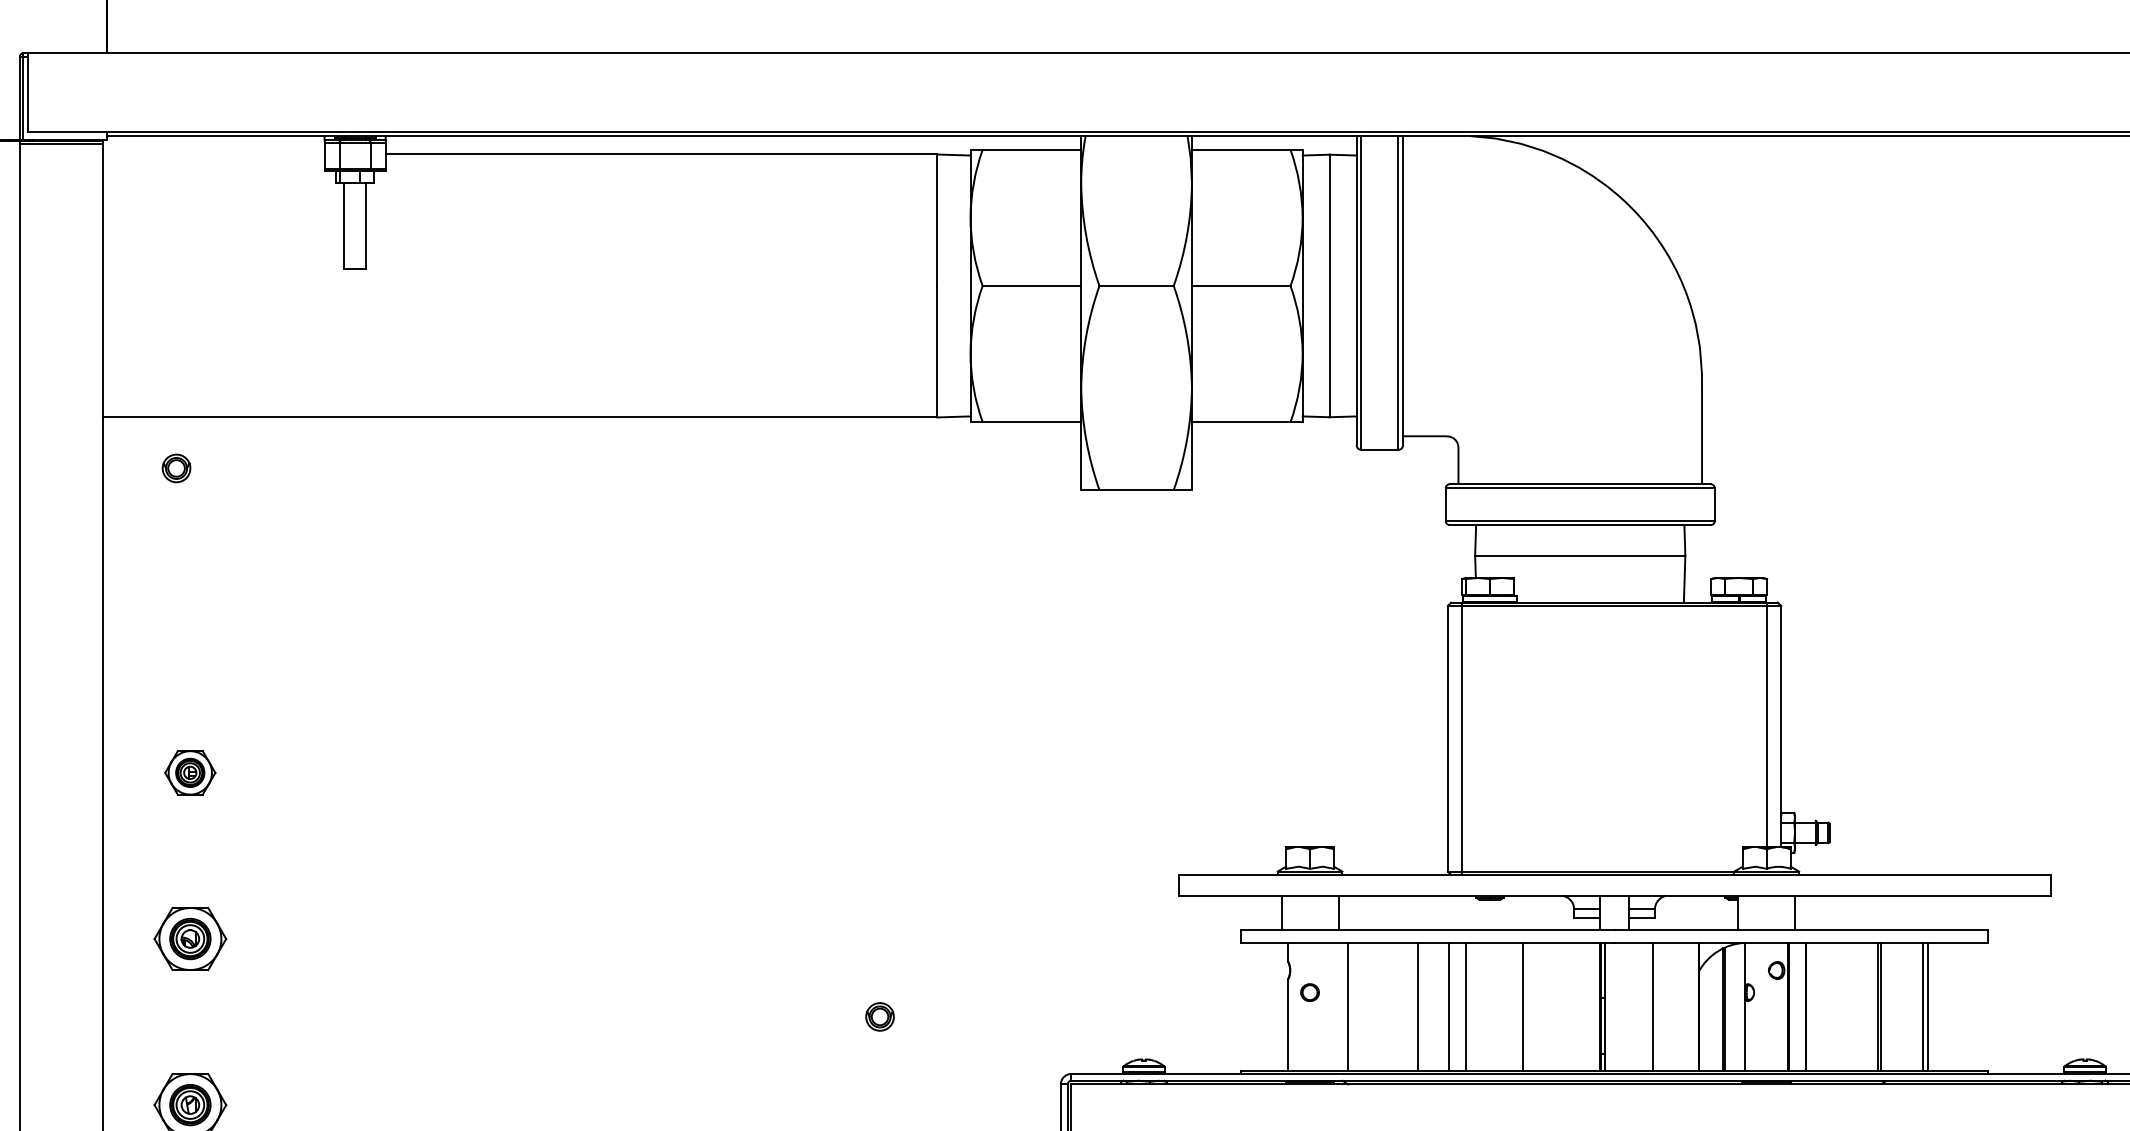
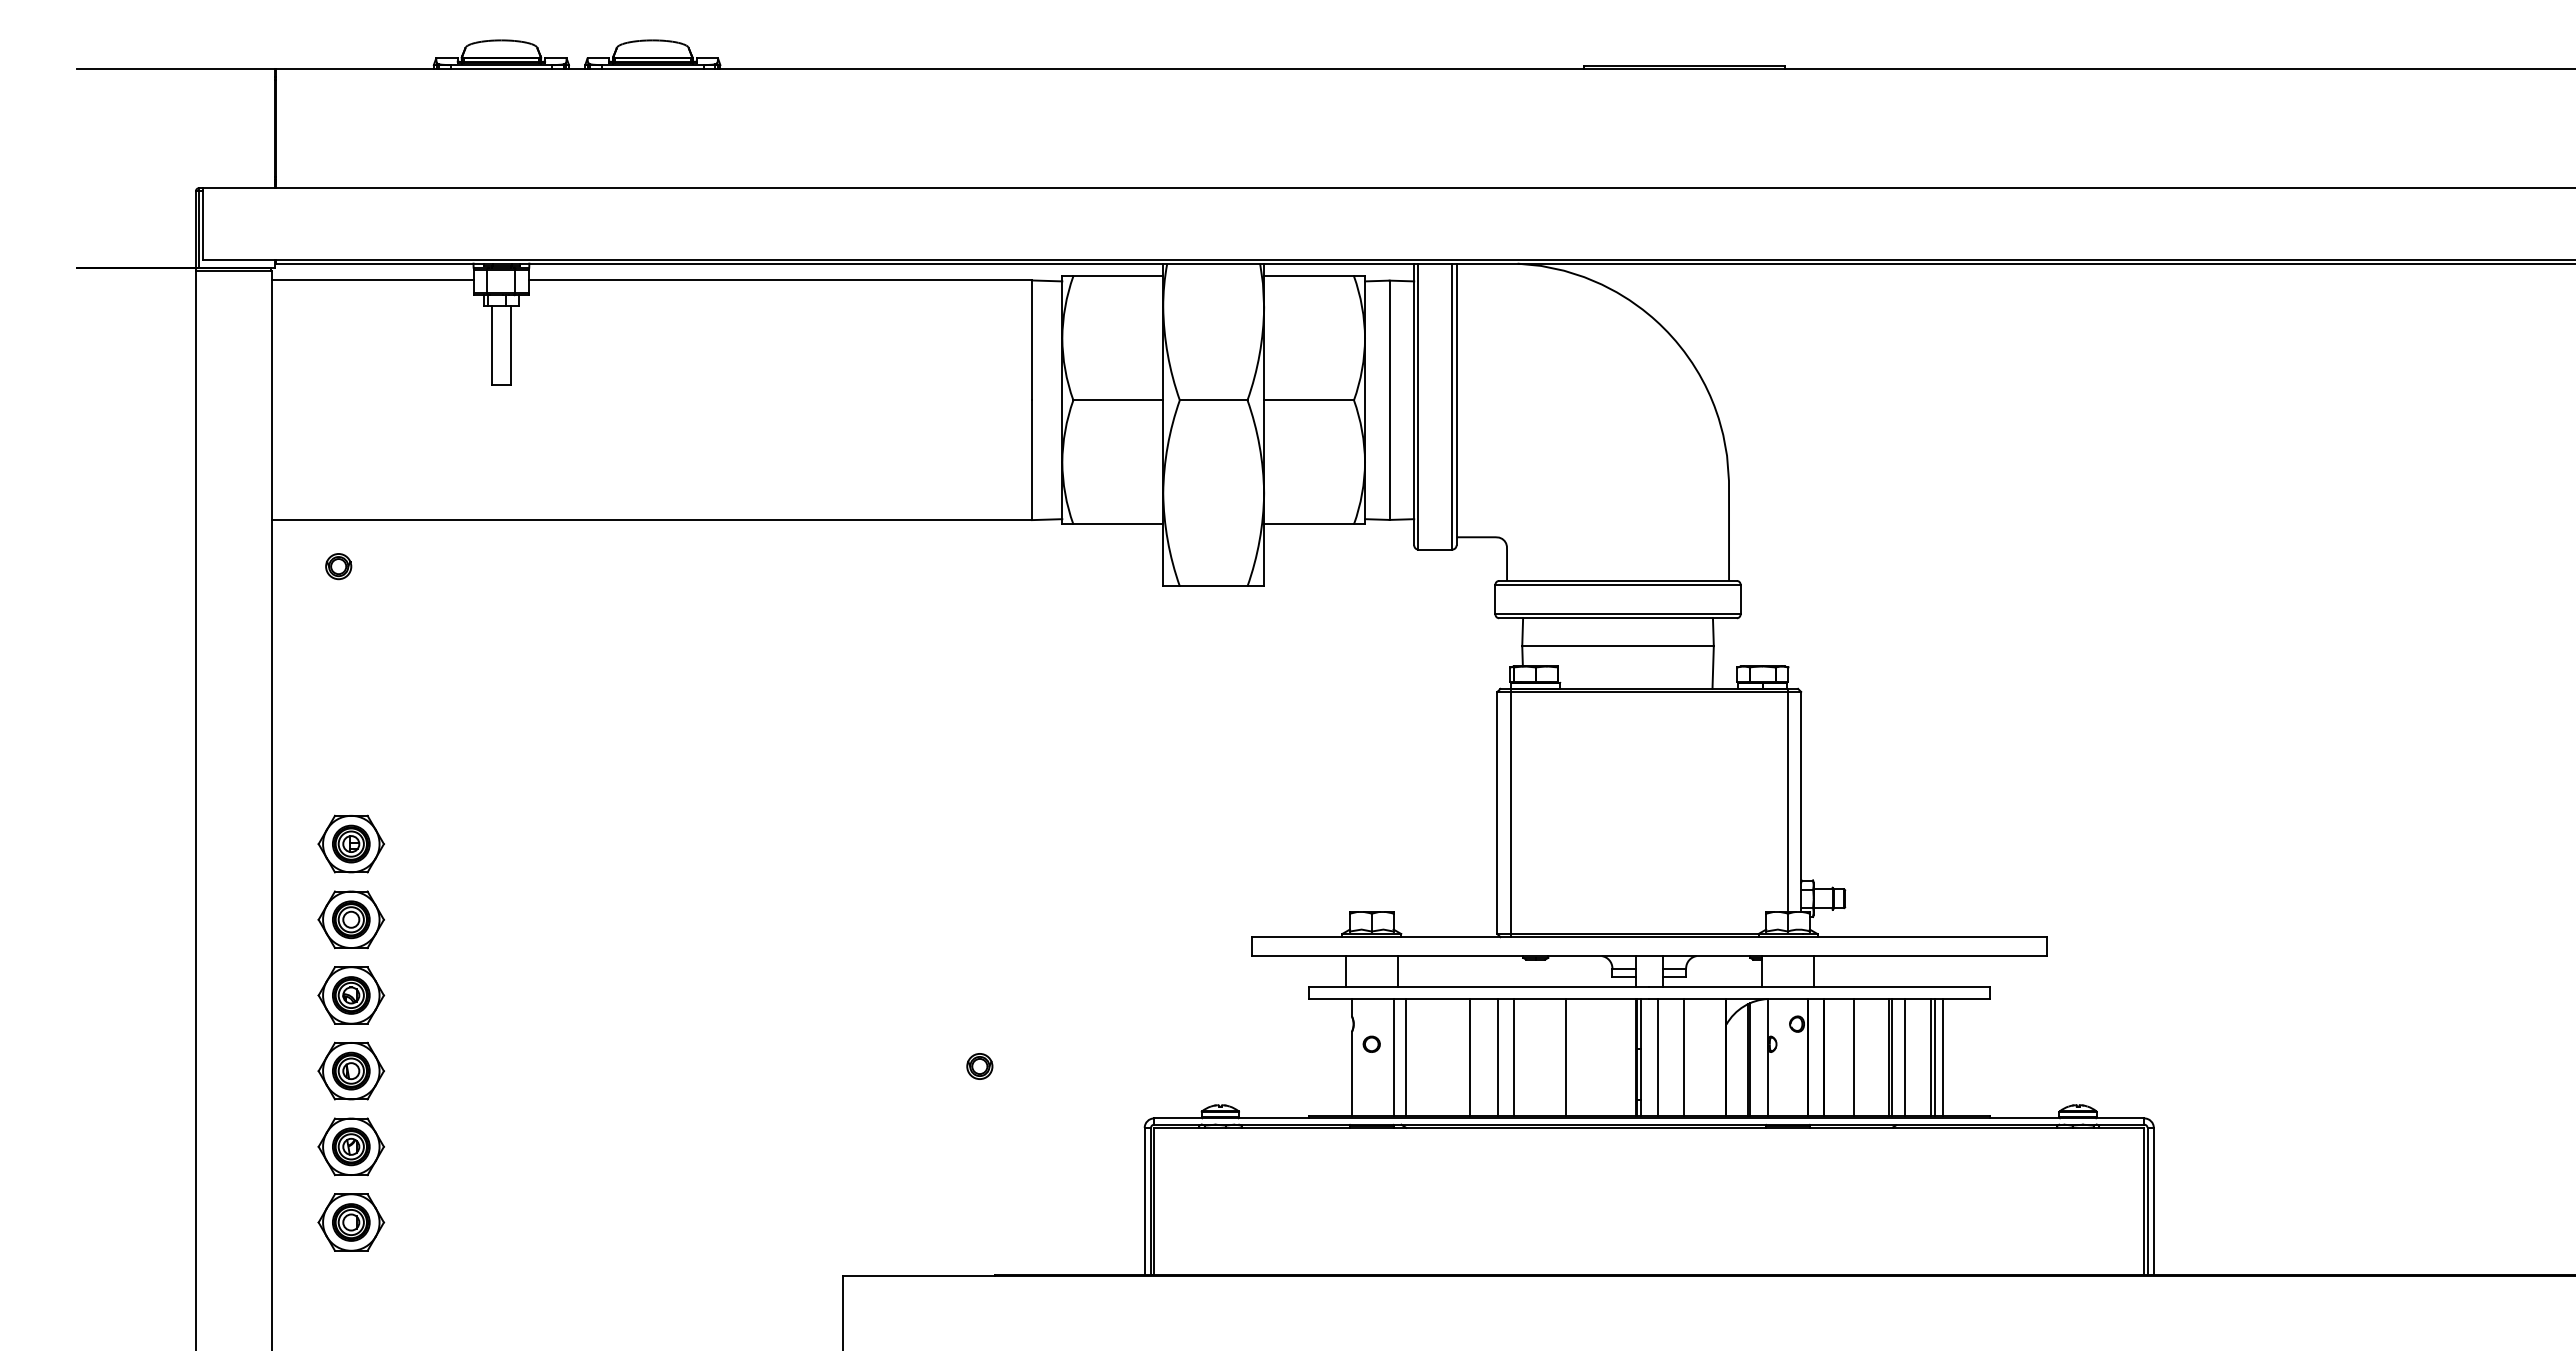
line: (213, 154) -> (372, 280), added
part: (189, 772) -> (350, 843), size x1.43
part: (189, 855) -> (350, 919), added
line: (1333, 1005) -> (1393, 1056), added
line: (1623, 1005) -> (1657, 1056), added
line: (1839, 1005) -> (1854, 1056), added
line: (1894, 1005) -> (1904, 1056), added
line: (1937, 1005) -> (1943, 1056), added
part: (189, 1021) -> (350, 1070), added

